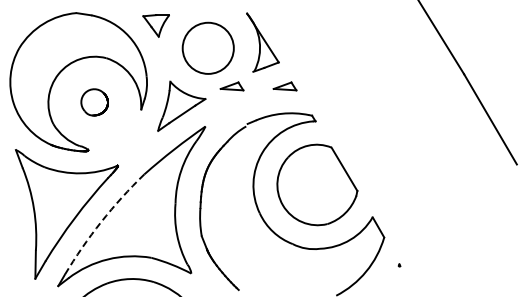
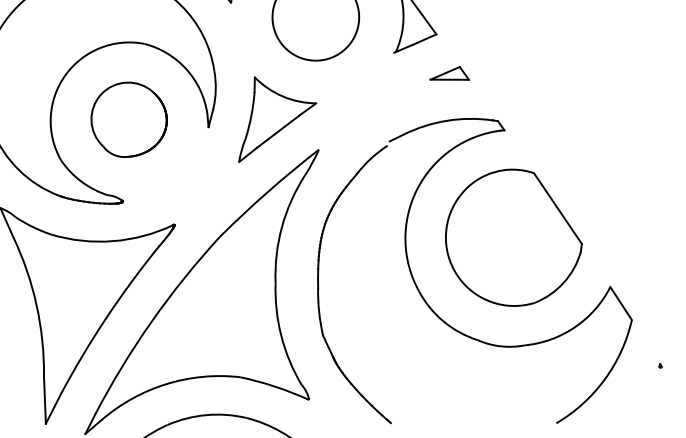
part: (231, 86) -> (358, 79), removed
part: (94, 102) -> (128, 120), size x1.67
arc: (101, 222) -> (152, 322), dashed -> solid

